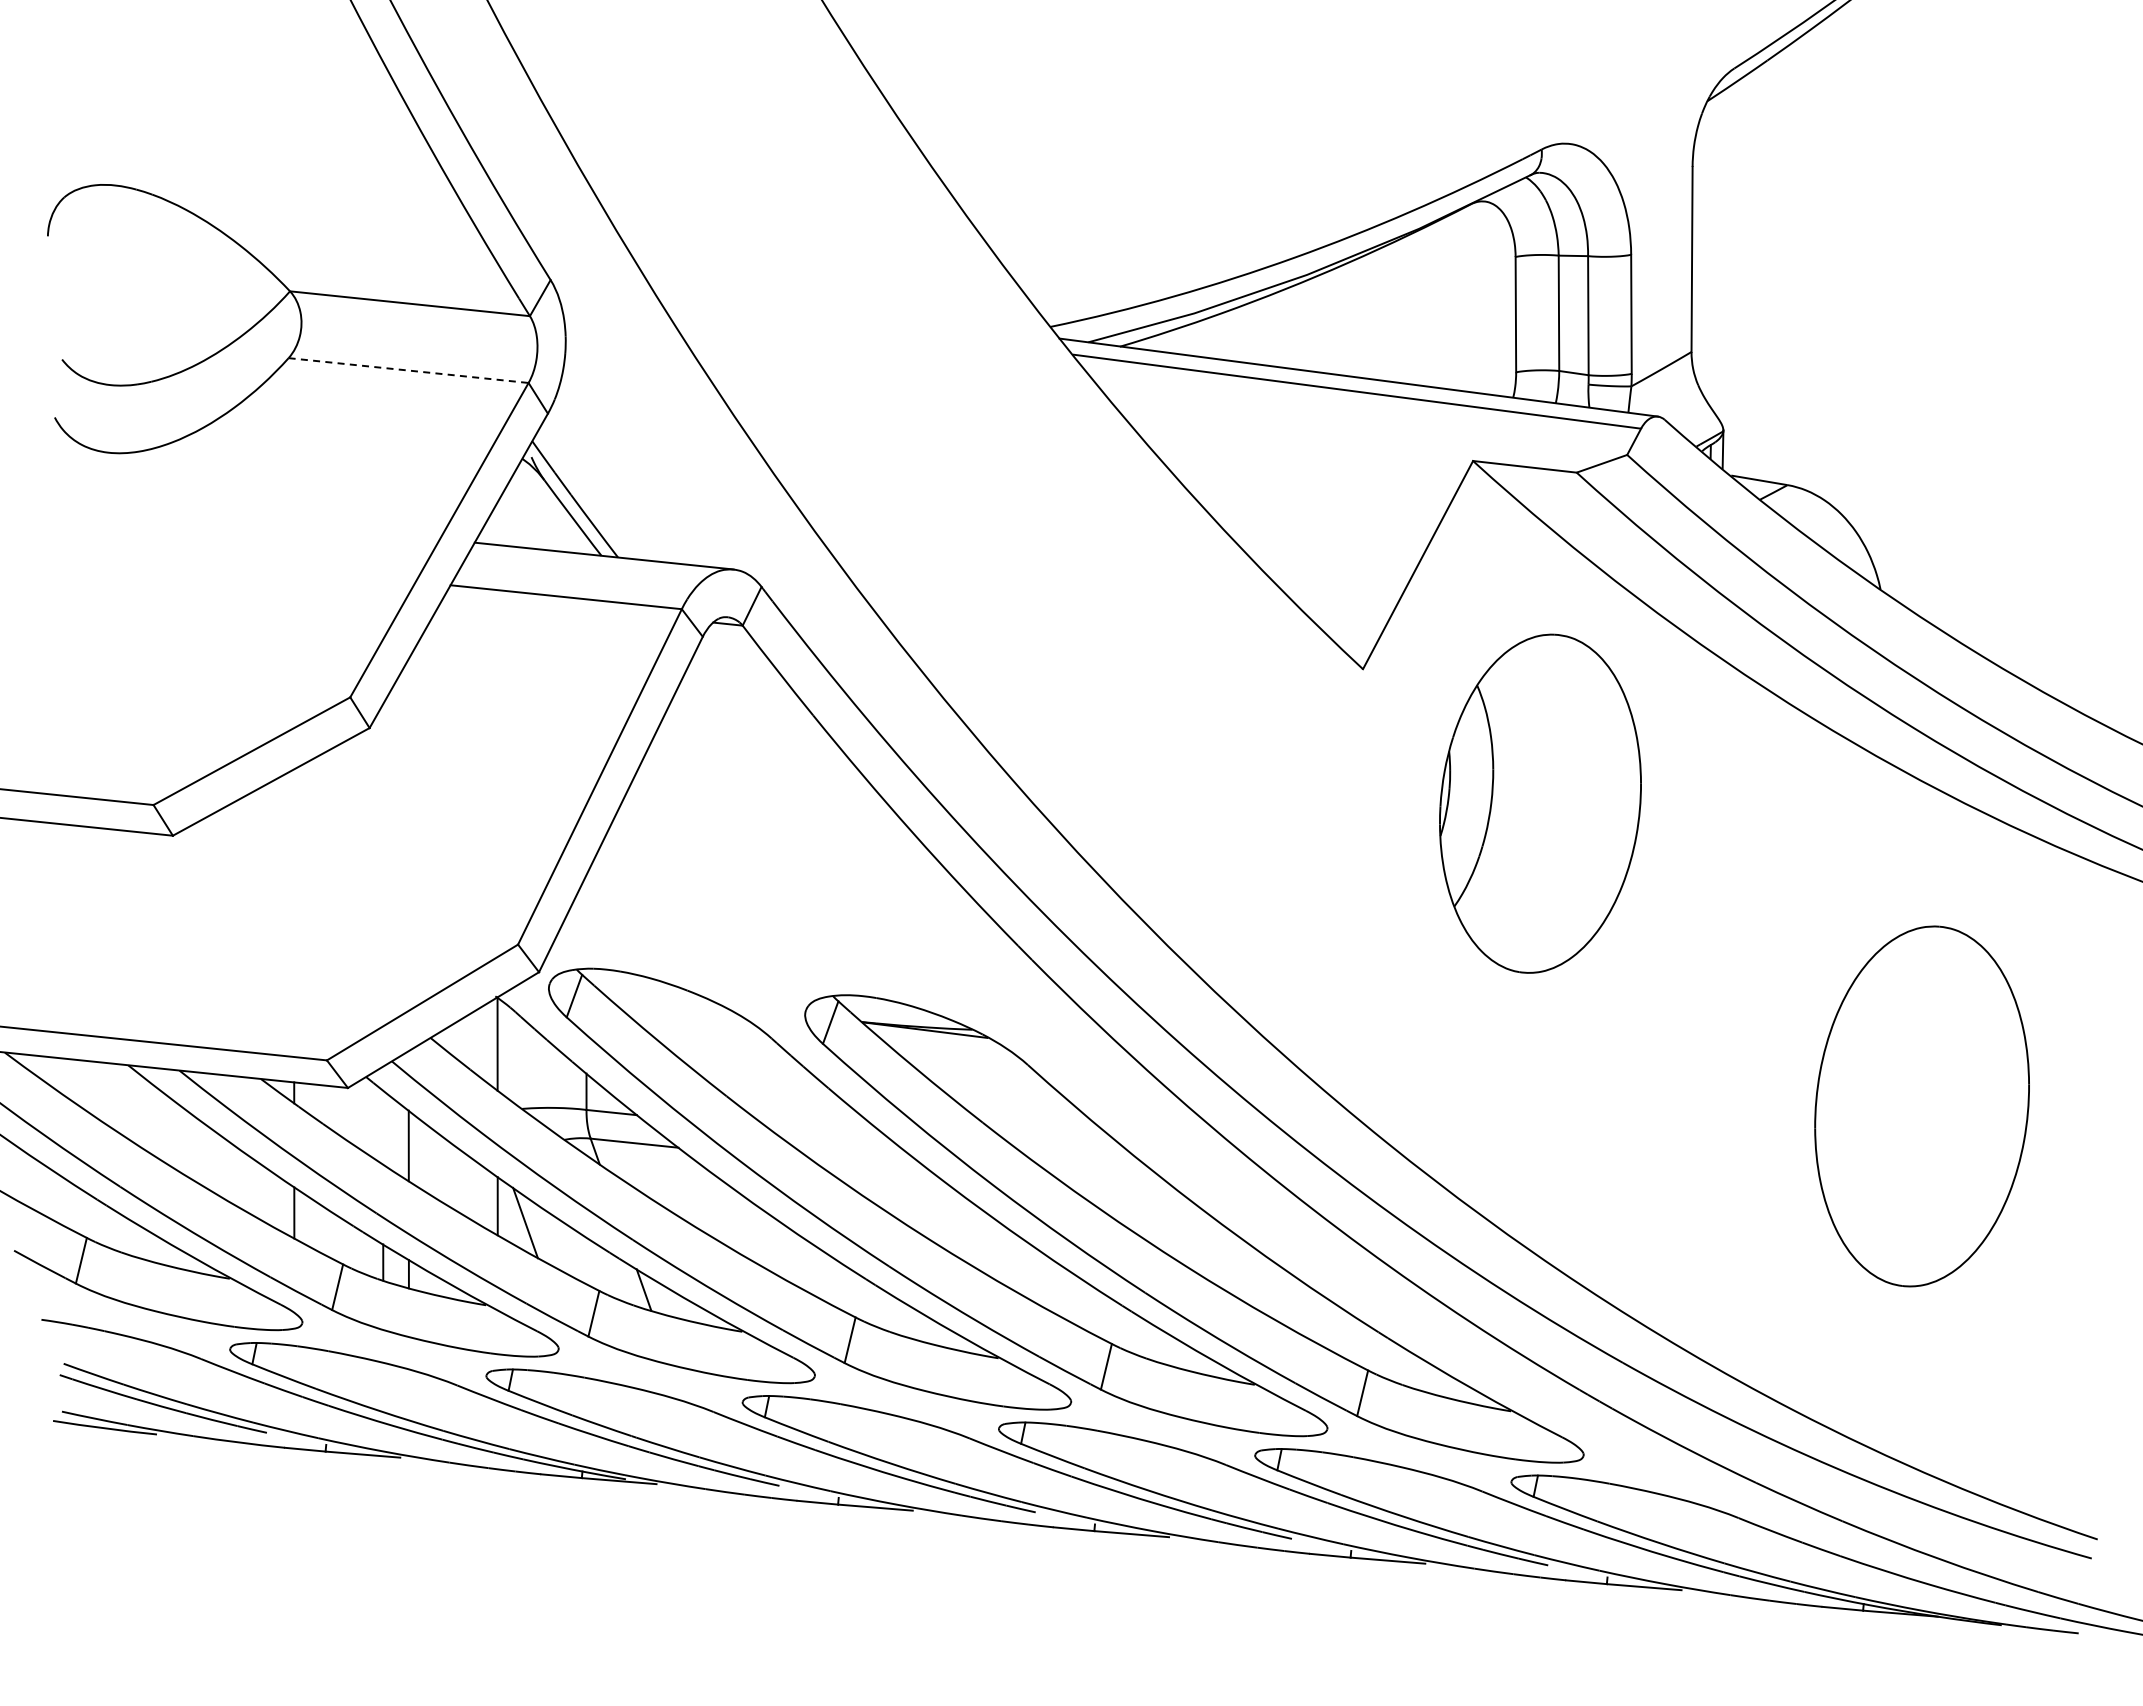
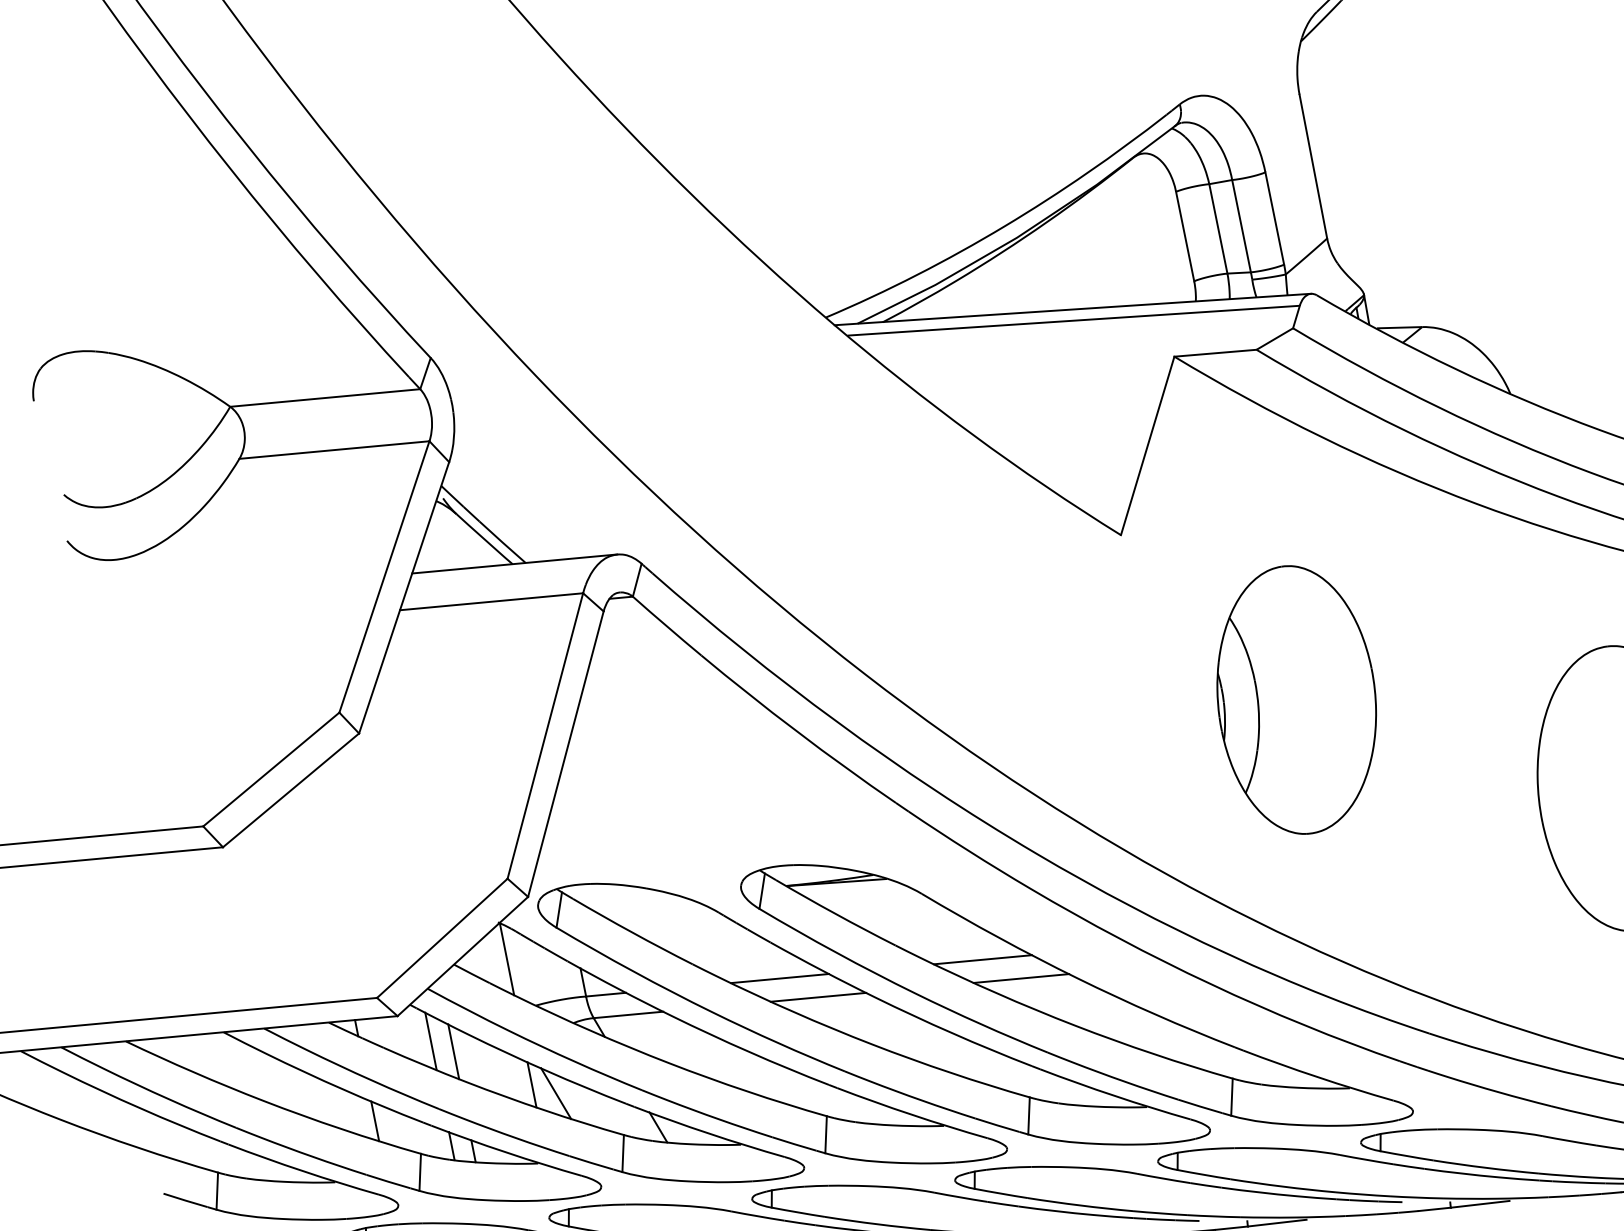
line: (408, 370) -> (334, 450), dashed -> solid
part: (1540, 803) -> (1296, 699), moved
line: (383, 1127) -> (431, 1041), added
line: (831, 1134) -> (780, 977), added
line: (1087, 1161) -> (982, 959), added
line: (874, 1167) -> (818, 996), added
line: (1130, 1194) -> (1021, 978), added

